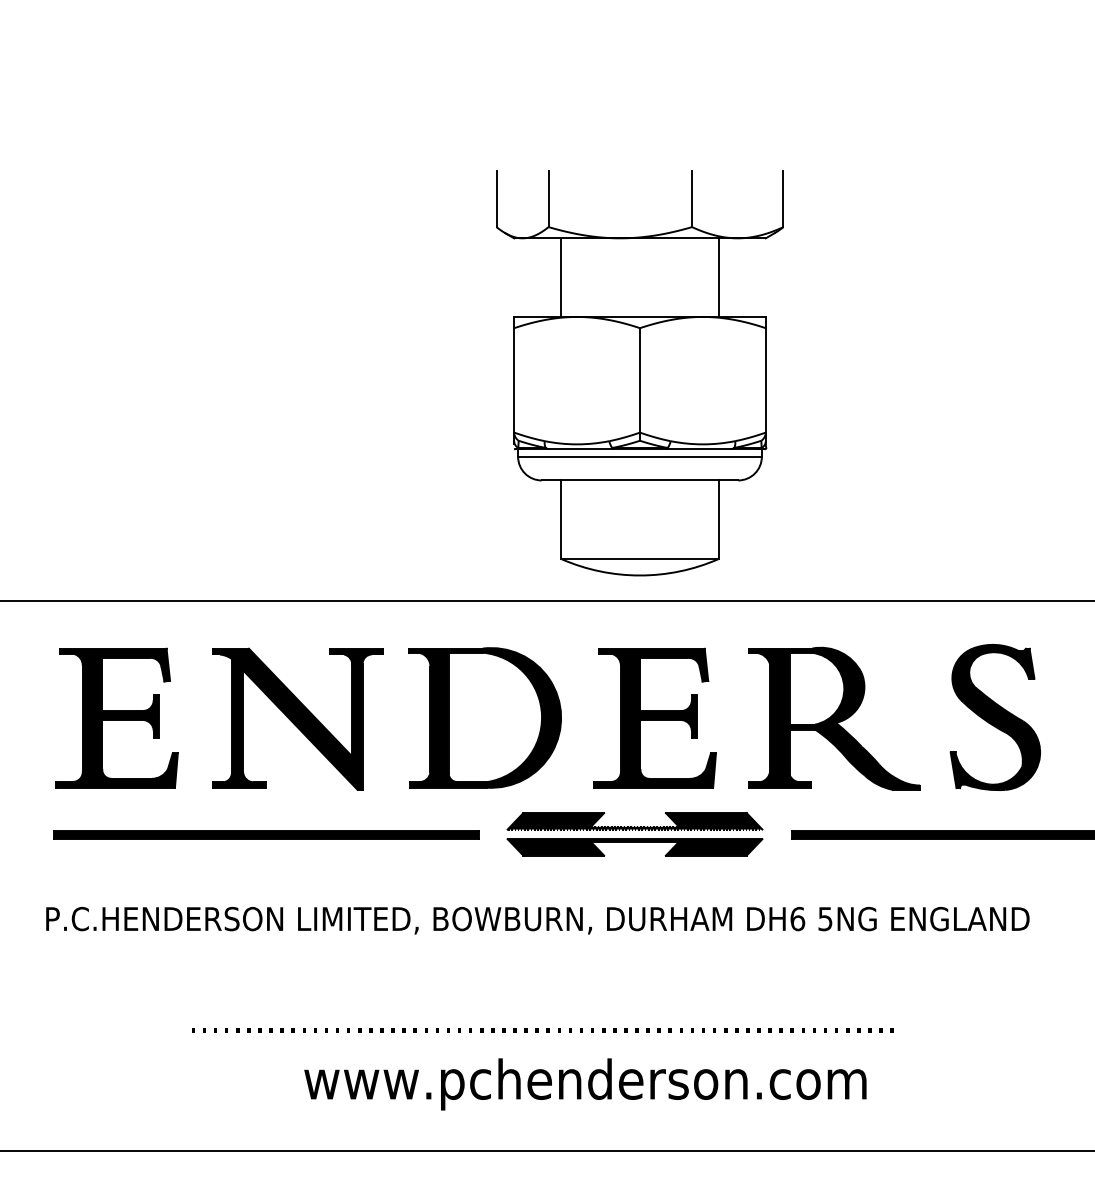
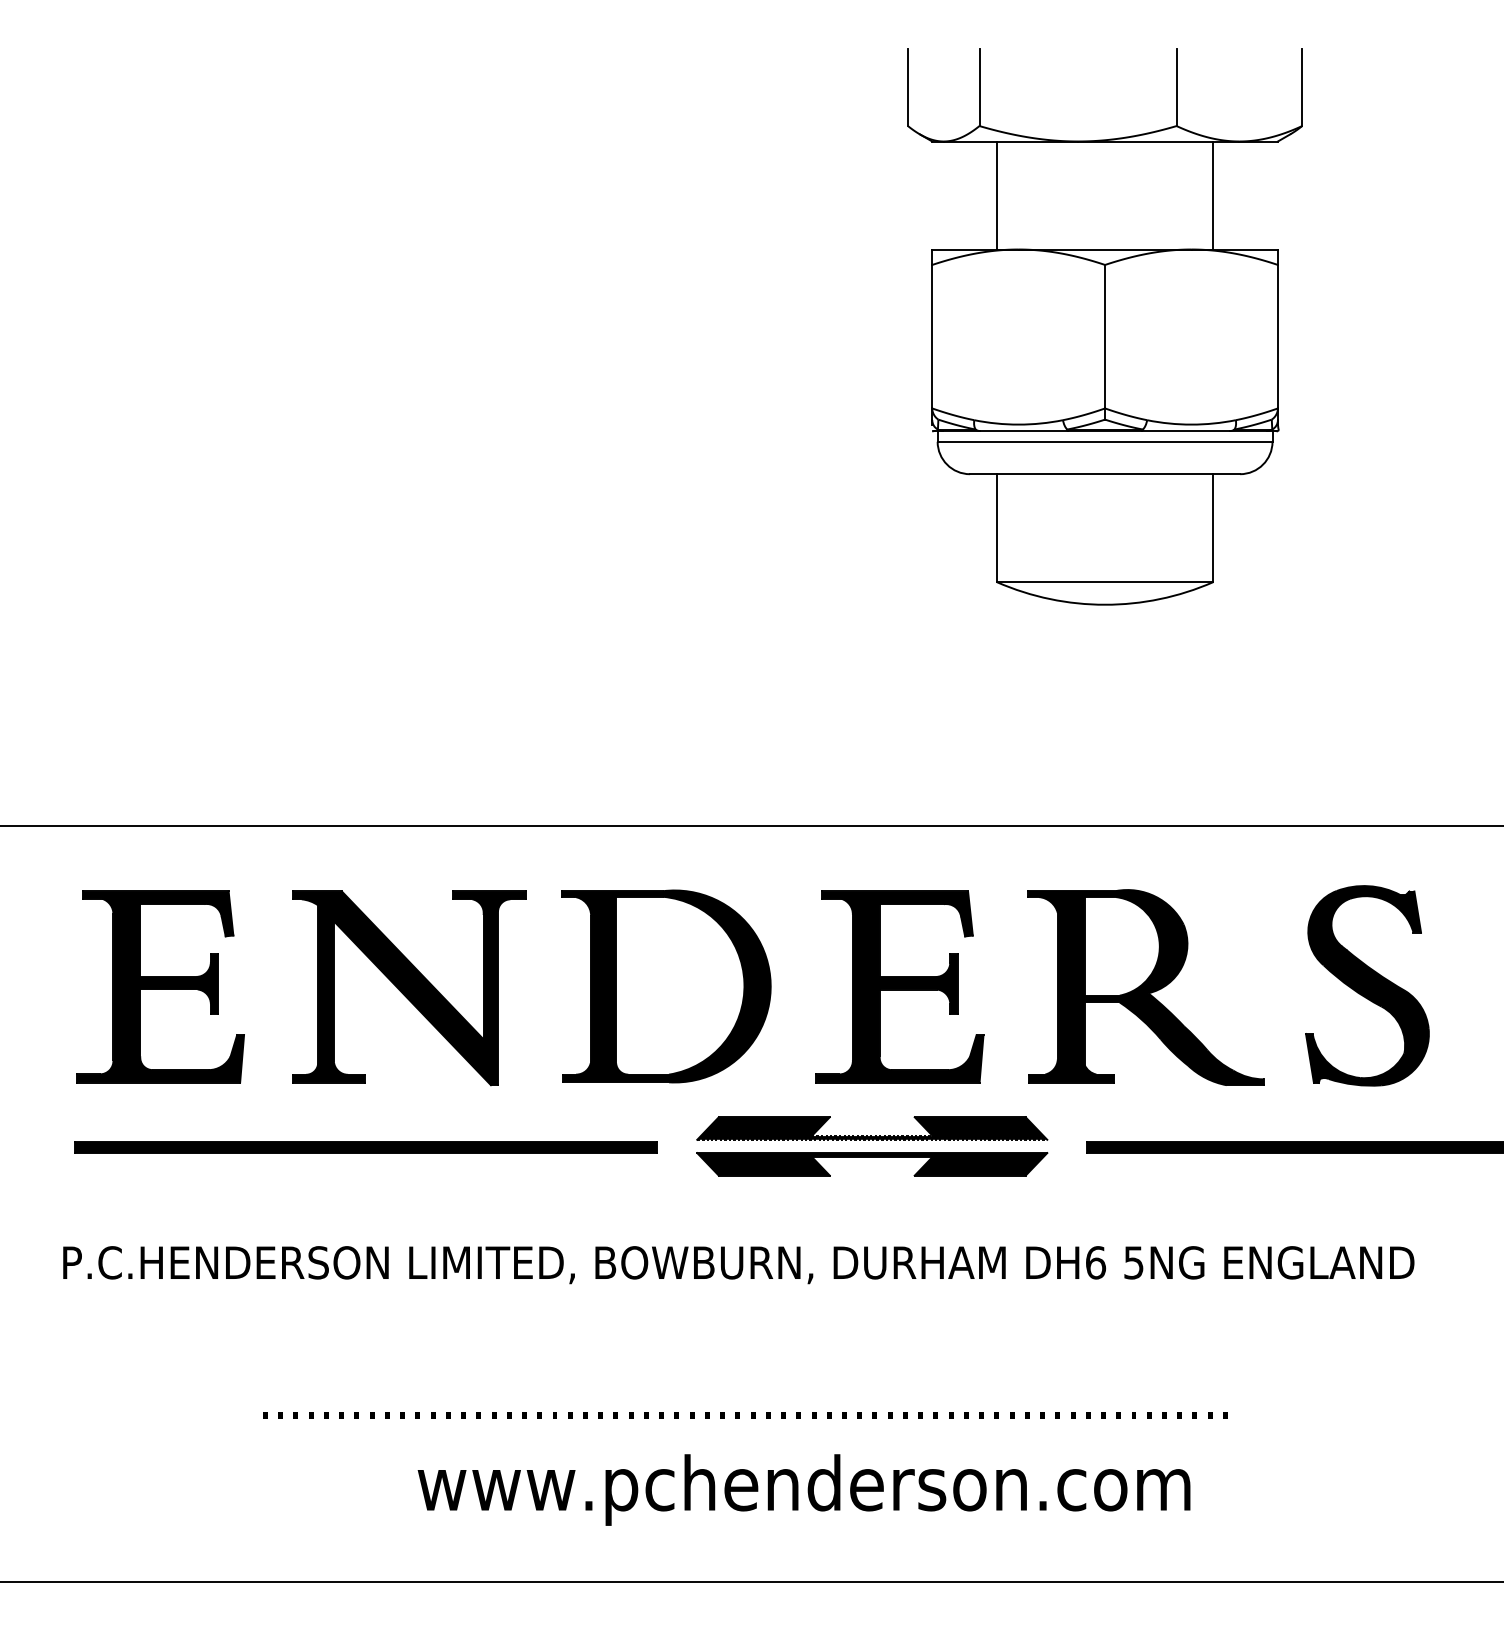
part: (639, 372) -> (1104, 326), moved

